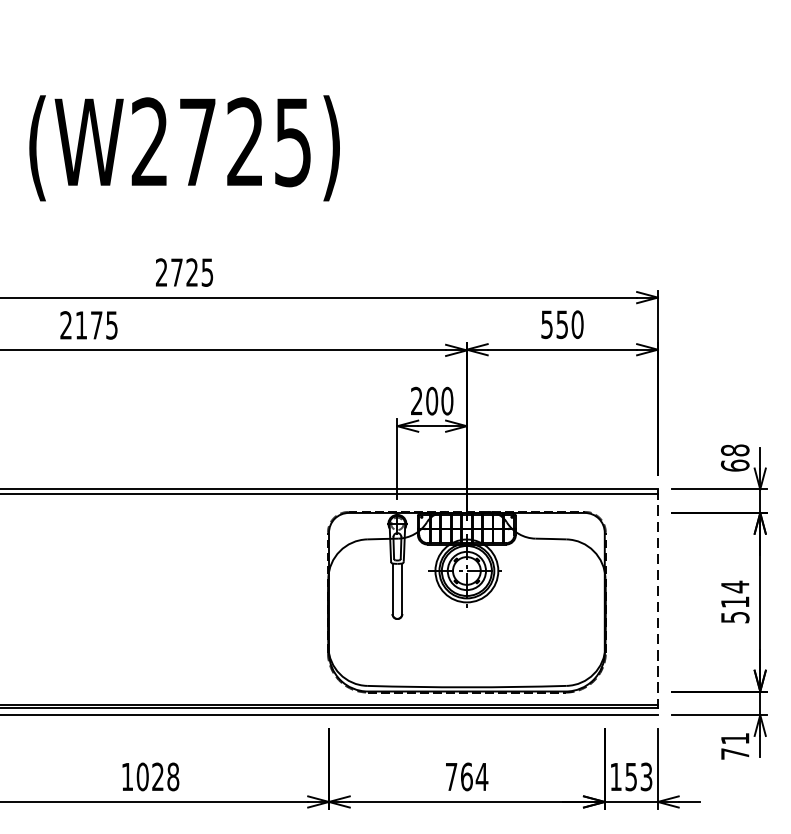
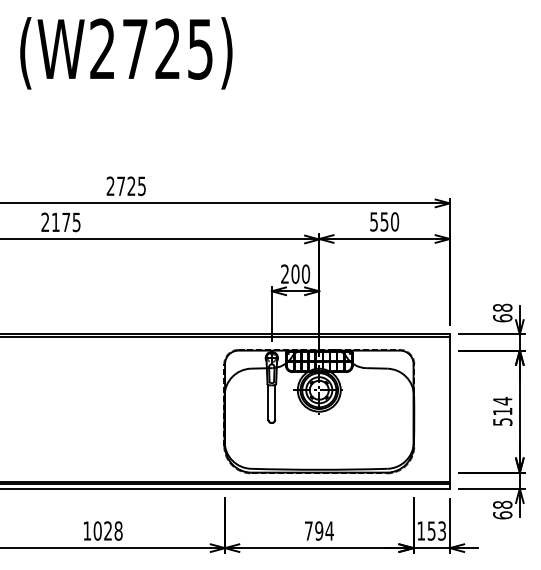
text: (184, 148) -> (126, 53), moved
line: (657, 603) -> (449, 412), dashed -> solid
text: (734, 745) -> (502, 509), 71 -> 68
text: (467, 776) -> (319, 530), 764 -> 794

